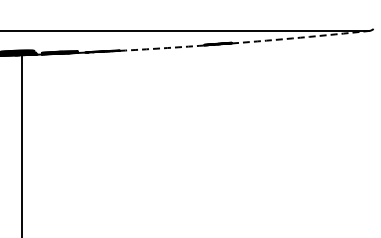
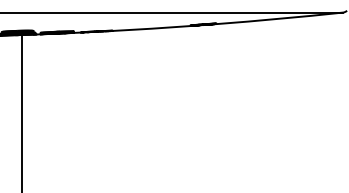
arc: (300, 37) -> (279, 18), dashed -> solid
arc: (162, 48) -> (152, 28), dashed -> solid

